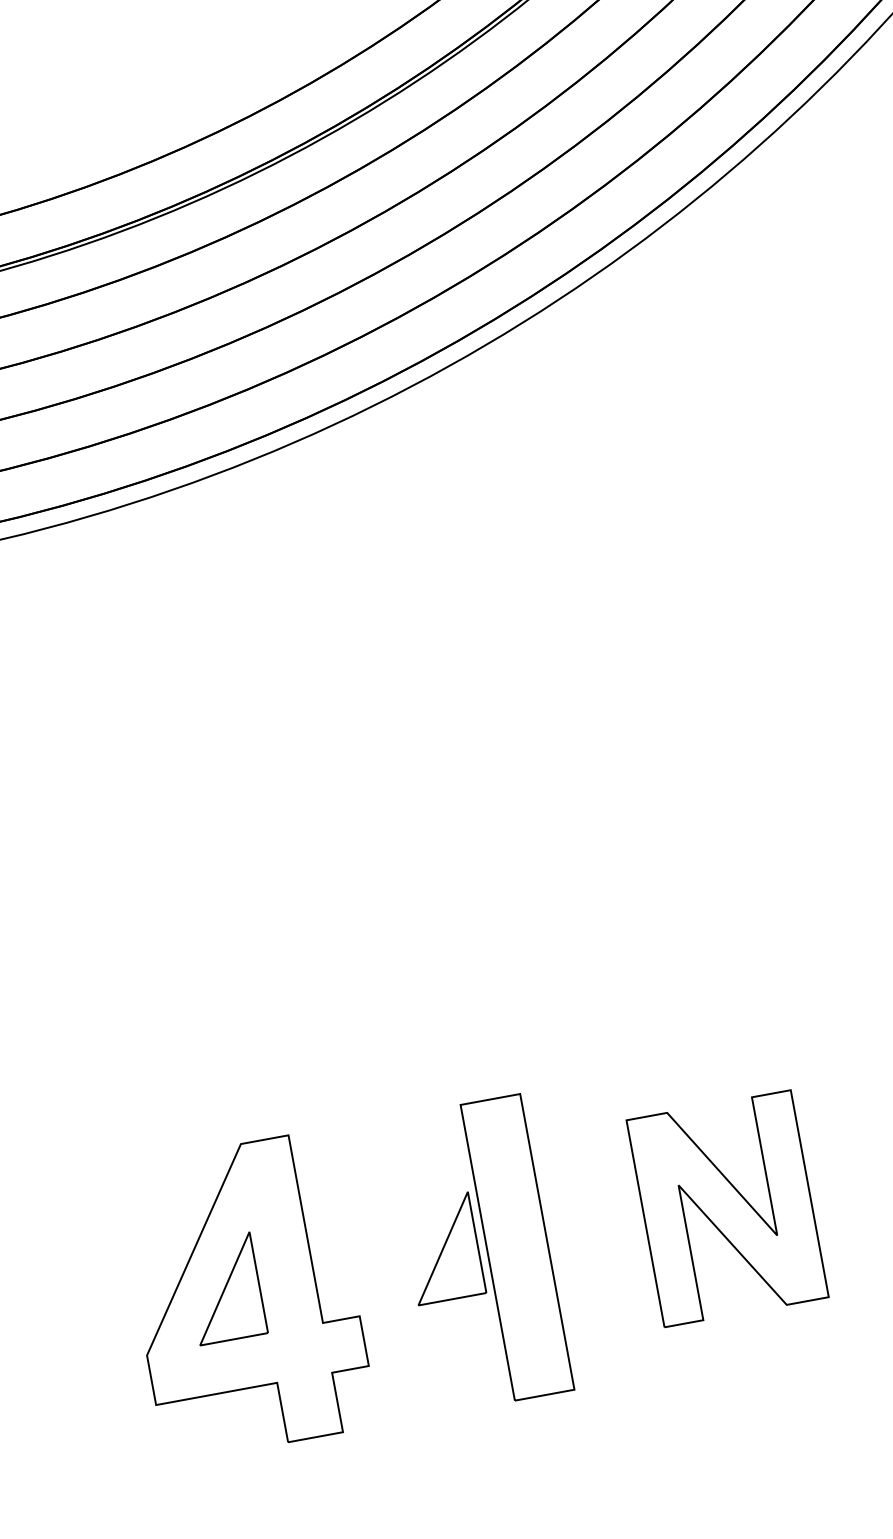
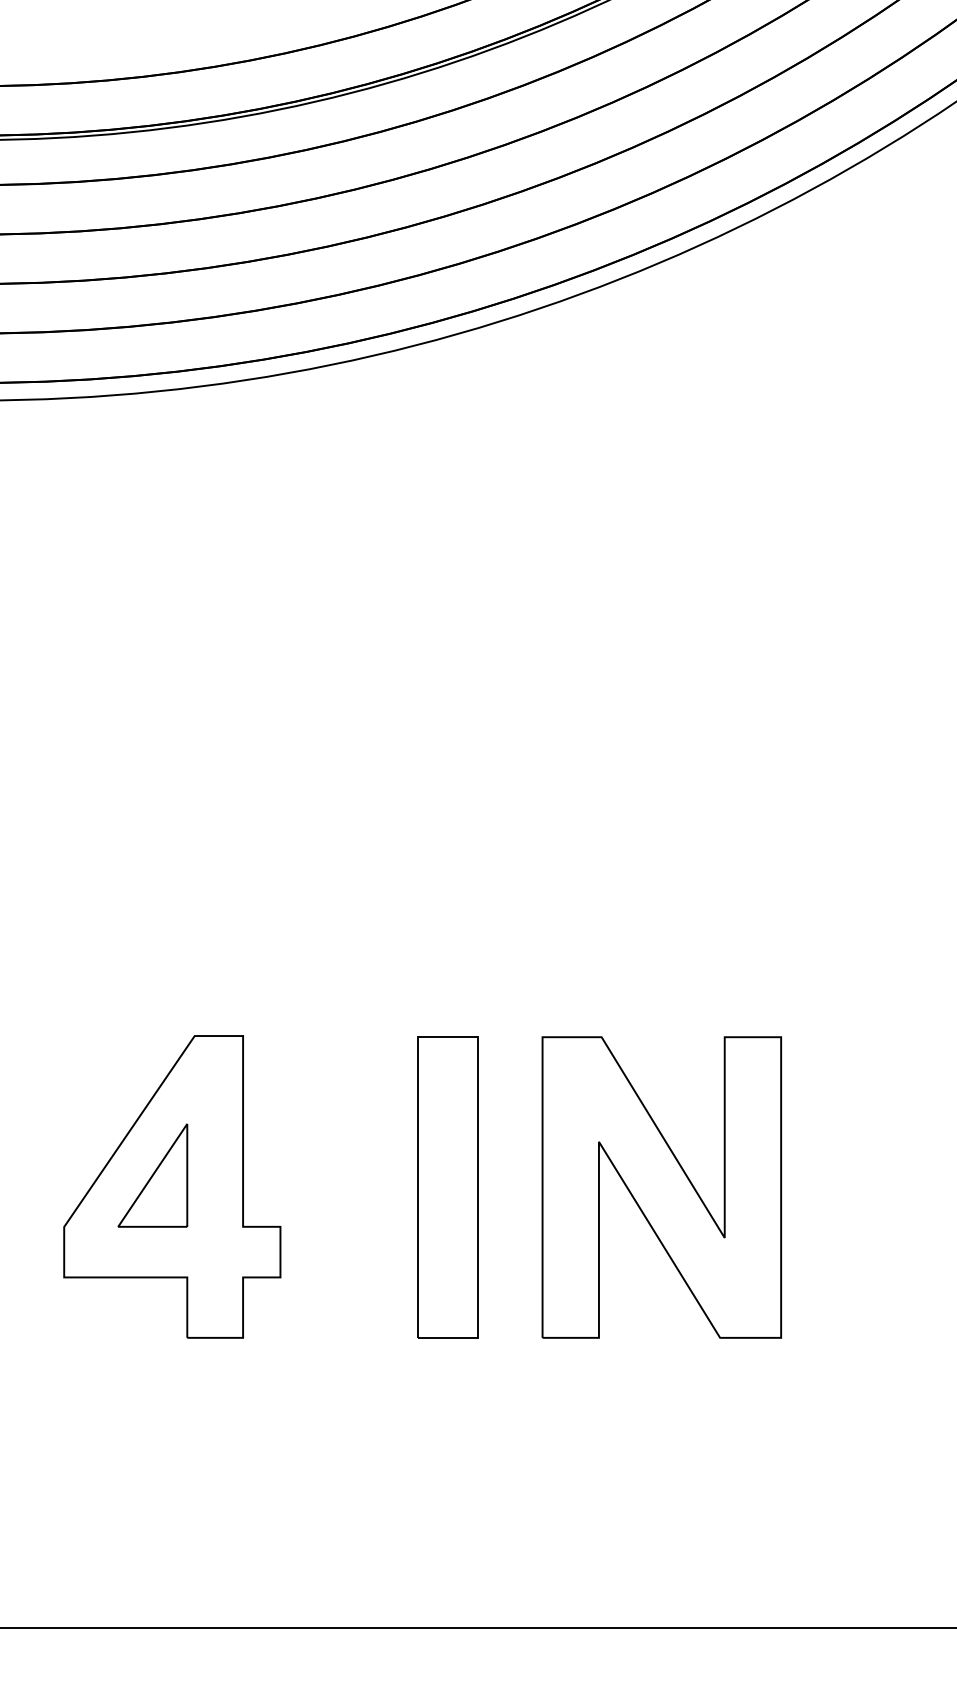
part: (727, 1208) -> (661, 1187), size x1.43
part: (442, 1248) -> (374, 1175), removed

